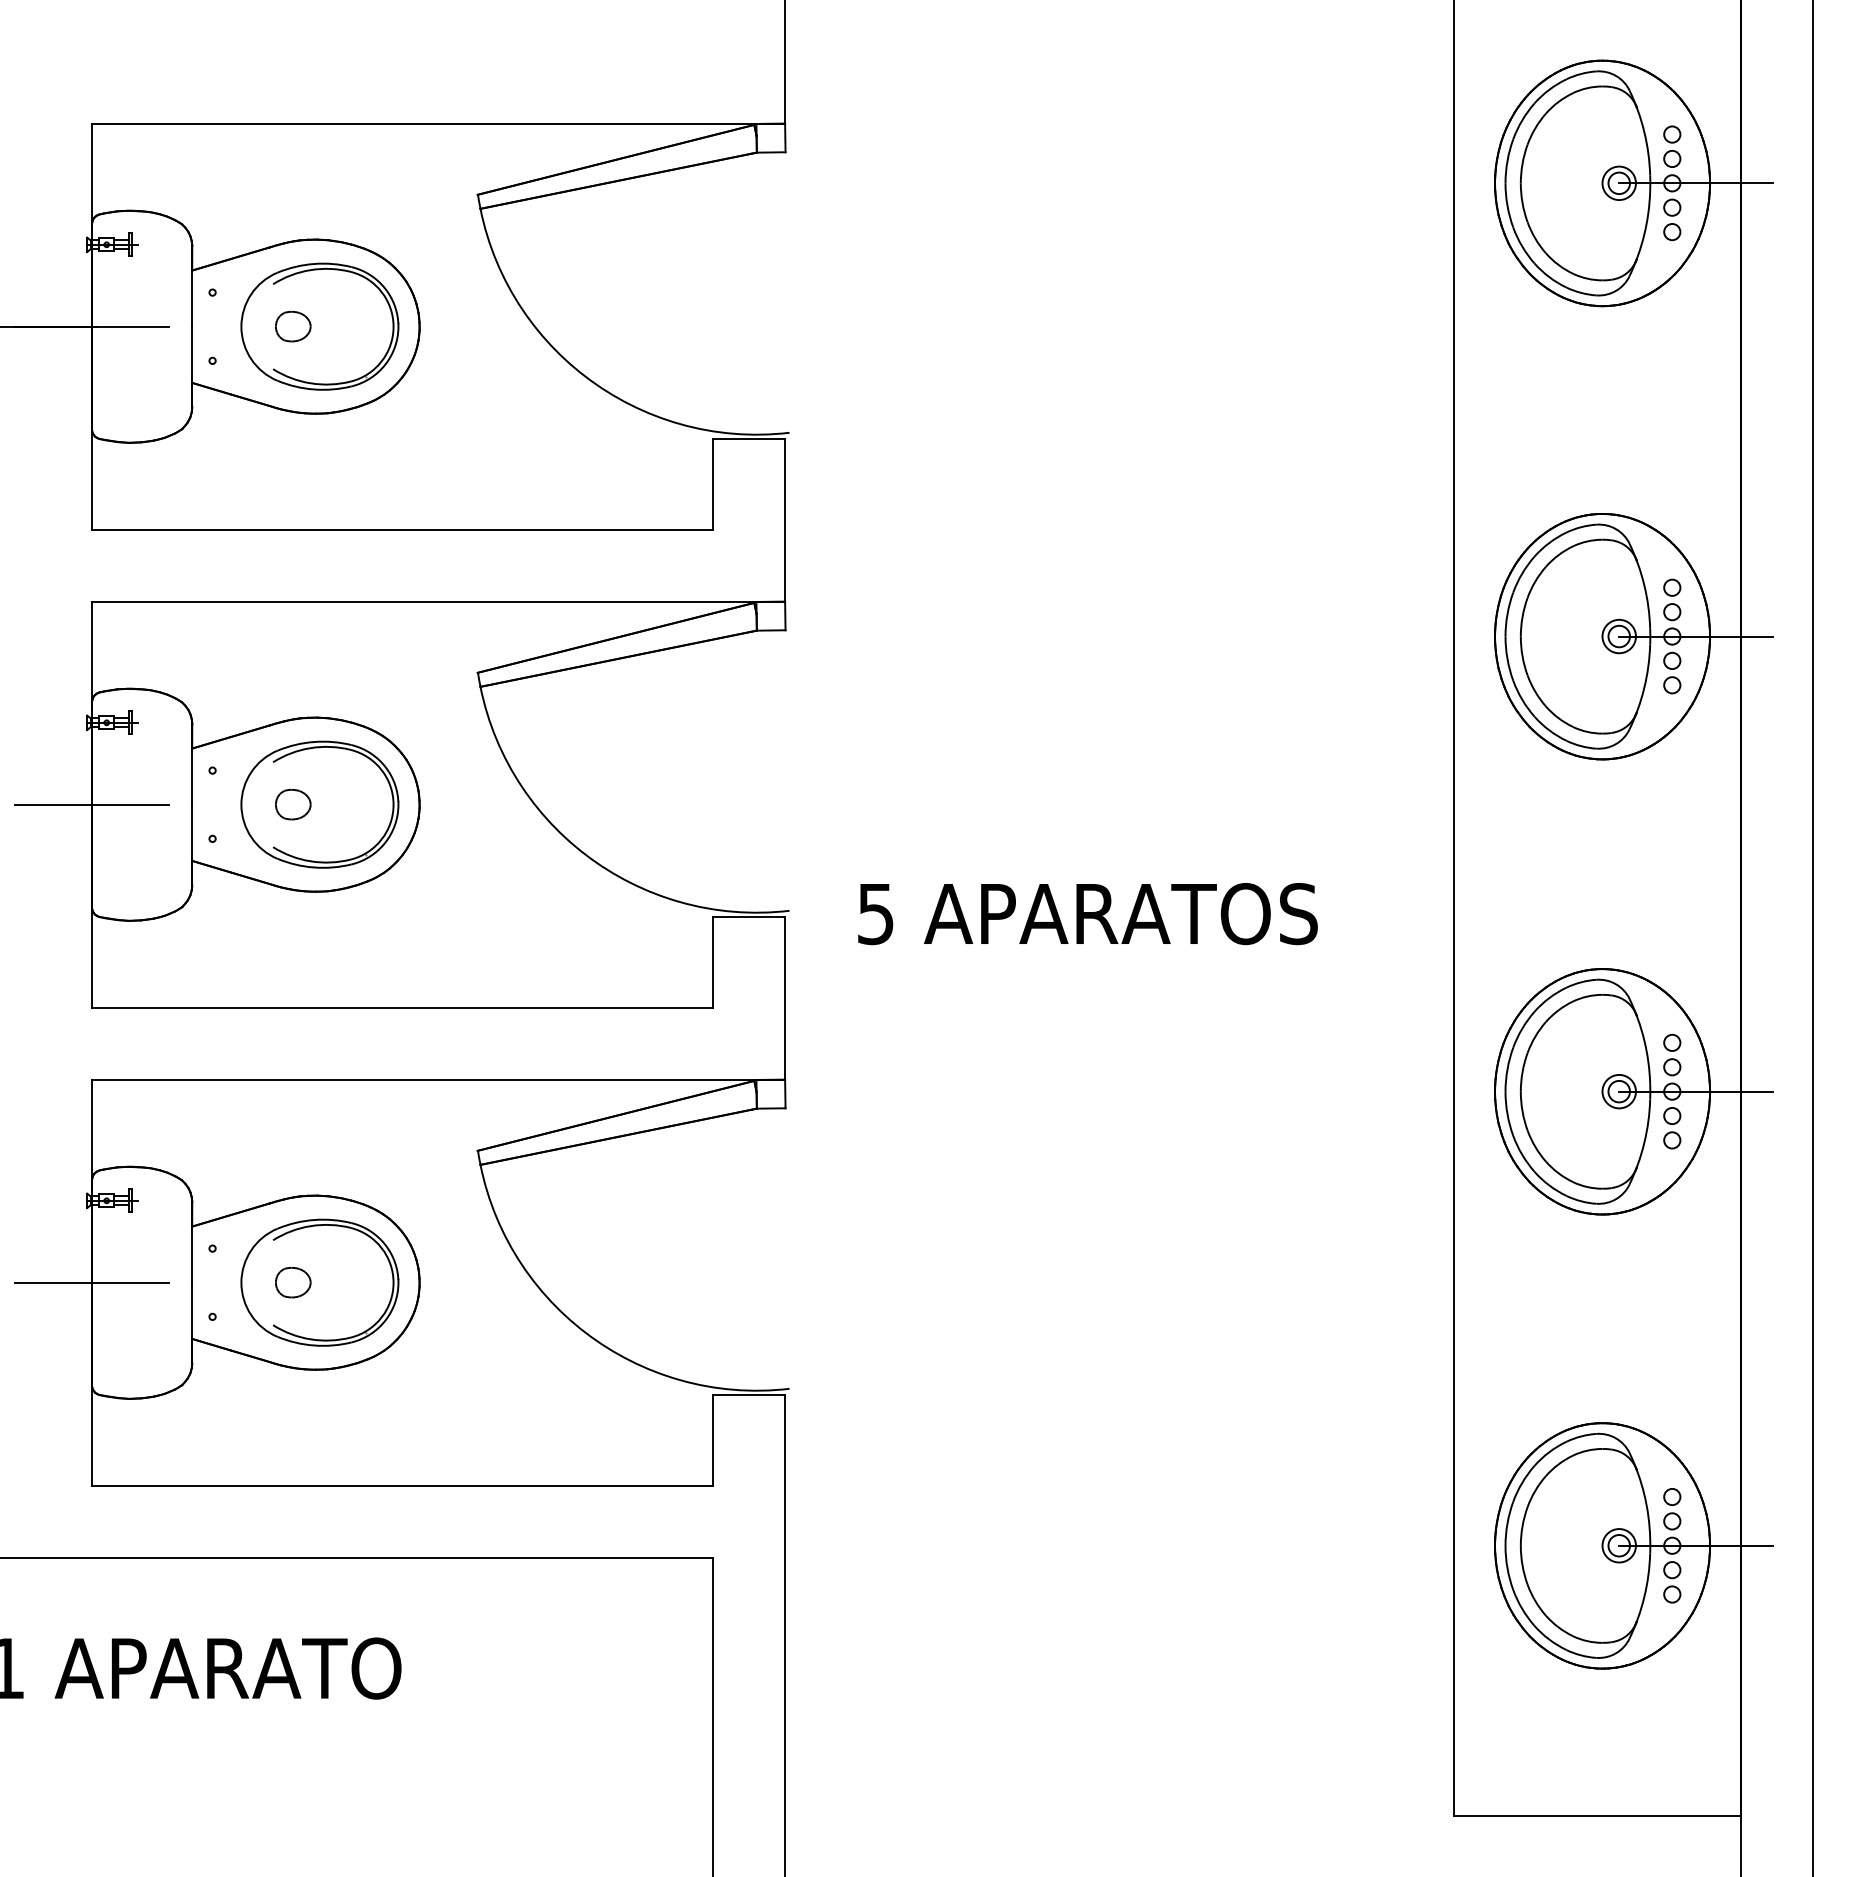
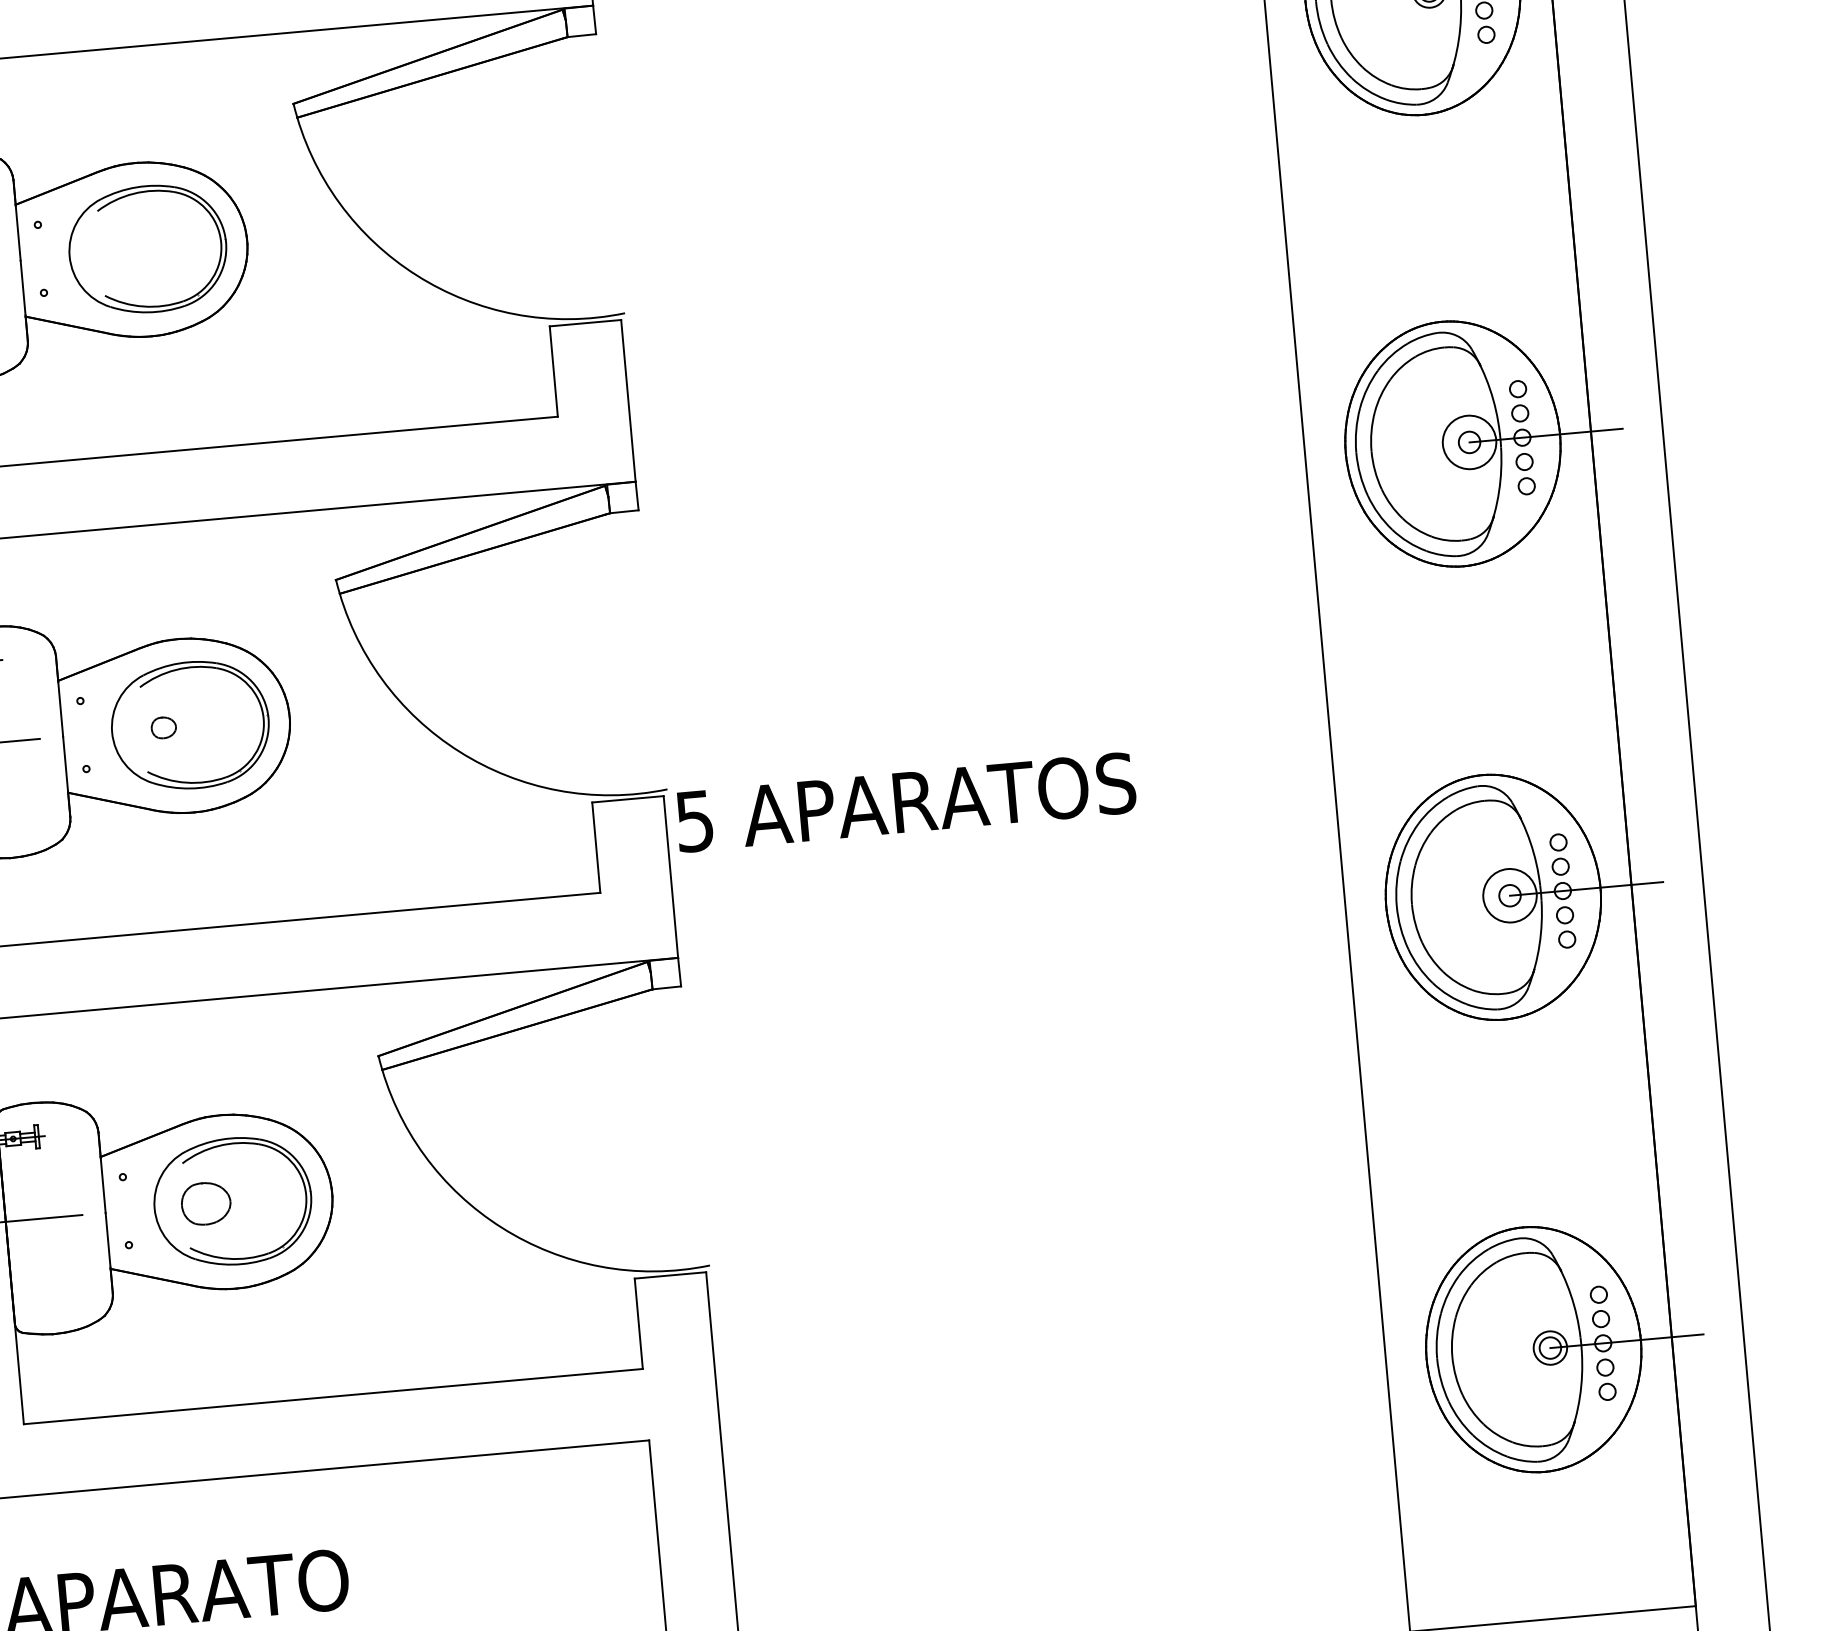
part: (293, 326) -> (121, 251), removed
circle: (1618, 636) -> (1468, 442), size x1.6
part: (293, 804) -> (164, 727), size x0.7
text: (1087, 914) -> (905, 802), moved
circle: (1618, 1091) -> (1509, 895), size x1.6
part: (293, 1282) -> (206, 1203), size x1.4

